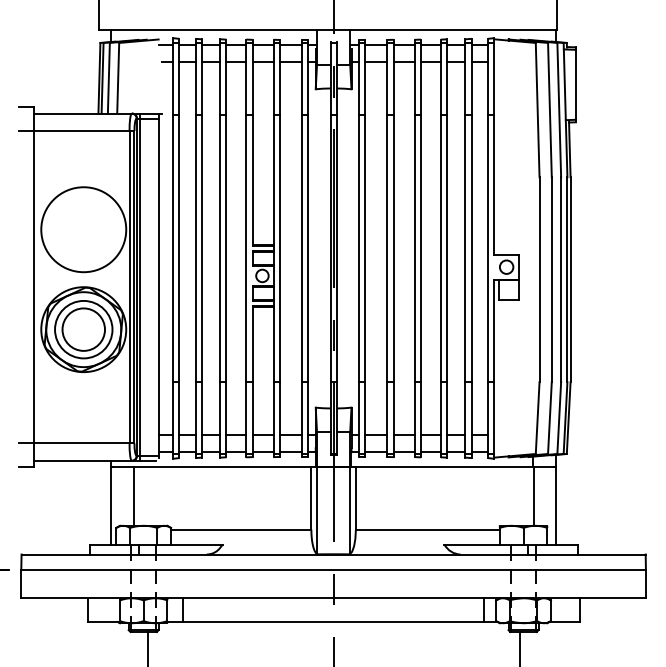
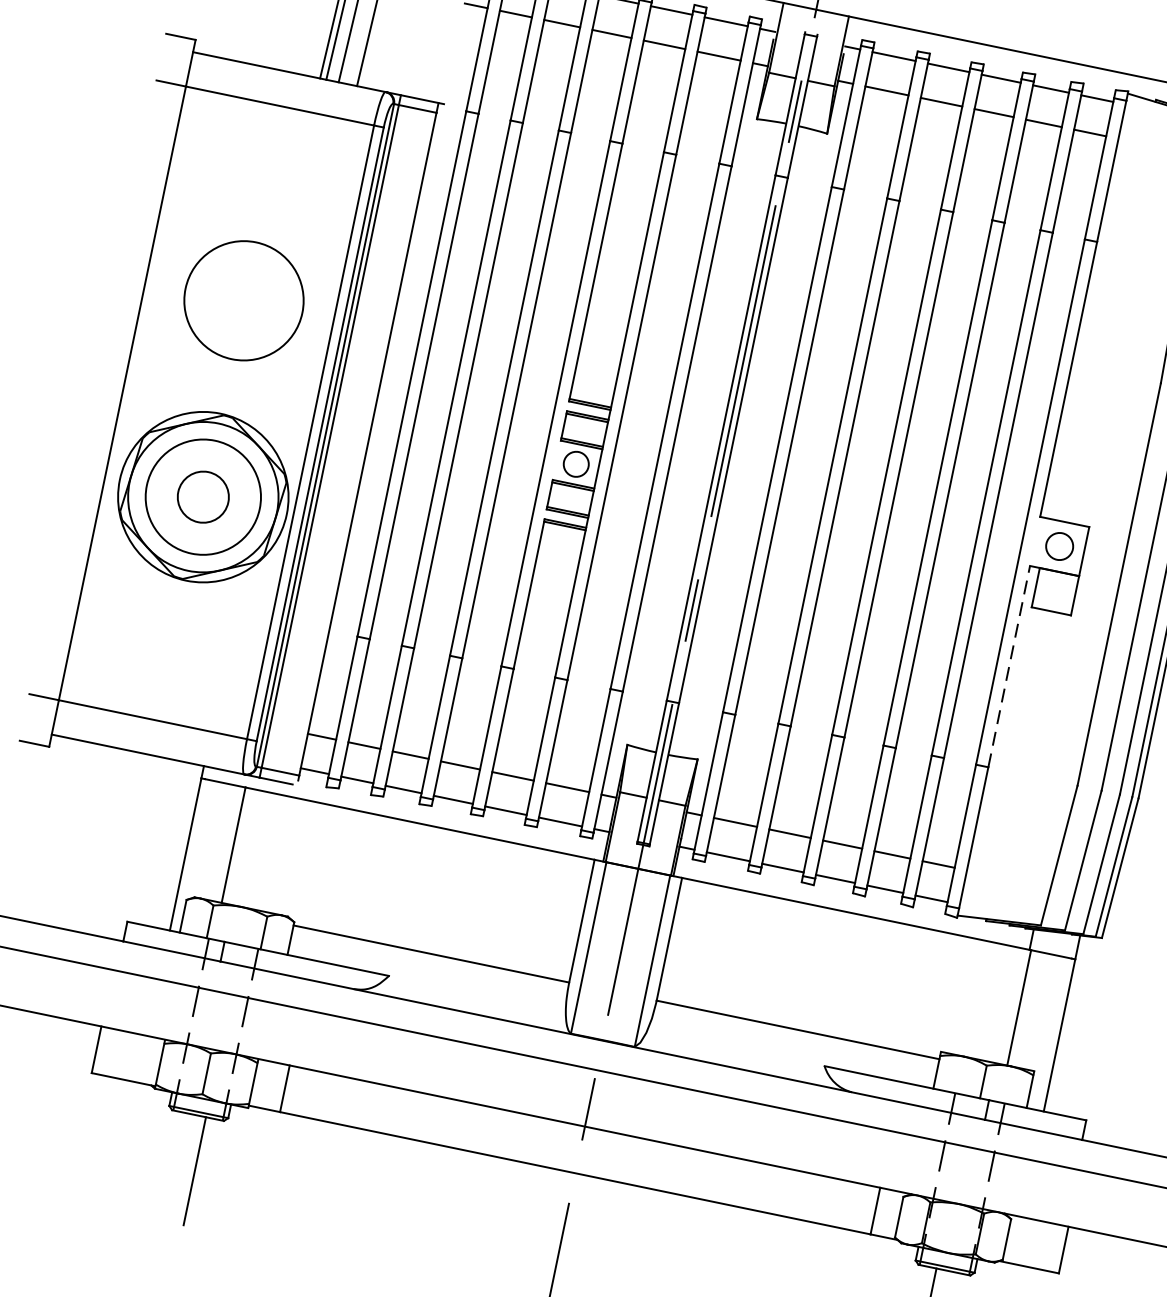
circle: (83, 229) -> (243, 300), size x0.7
circle: (83, 329) -> (202, 496), size x0.6
line: (494, 330) -> (1010, 665), solid -> dashed

